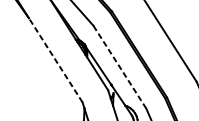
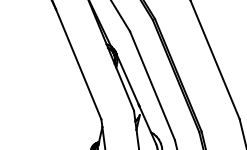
line: (55, 60) -> (78, 64), dashed -> solid
line: (119, 66) -> (152, 85), dashed -> solid

